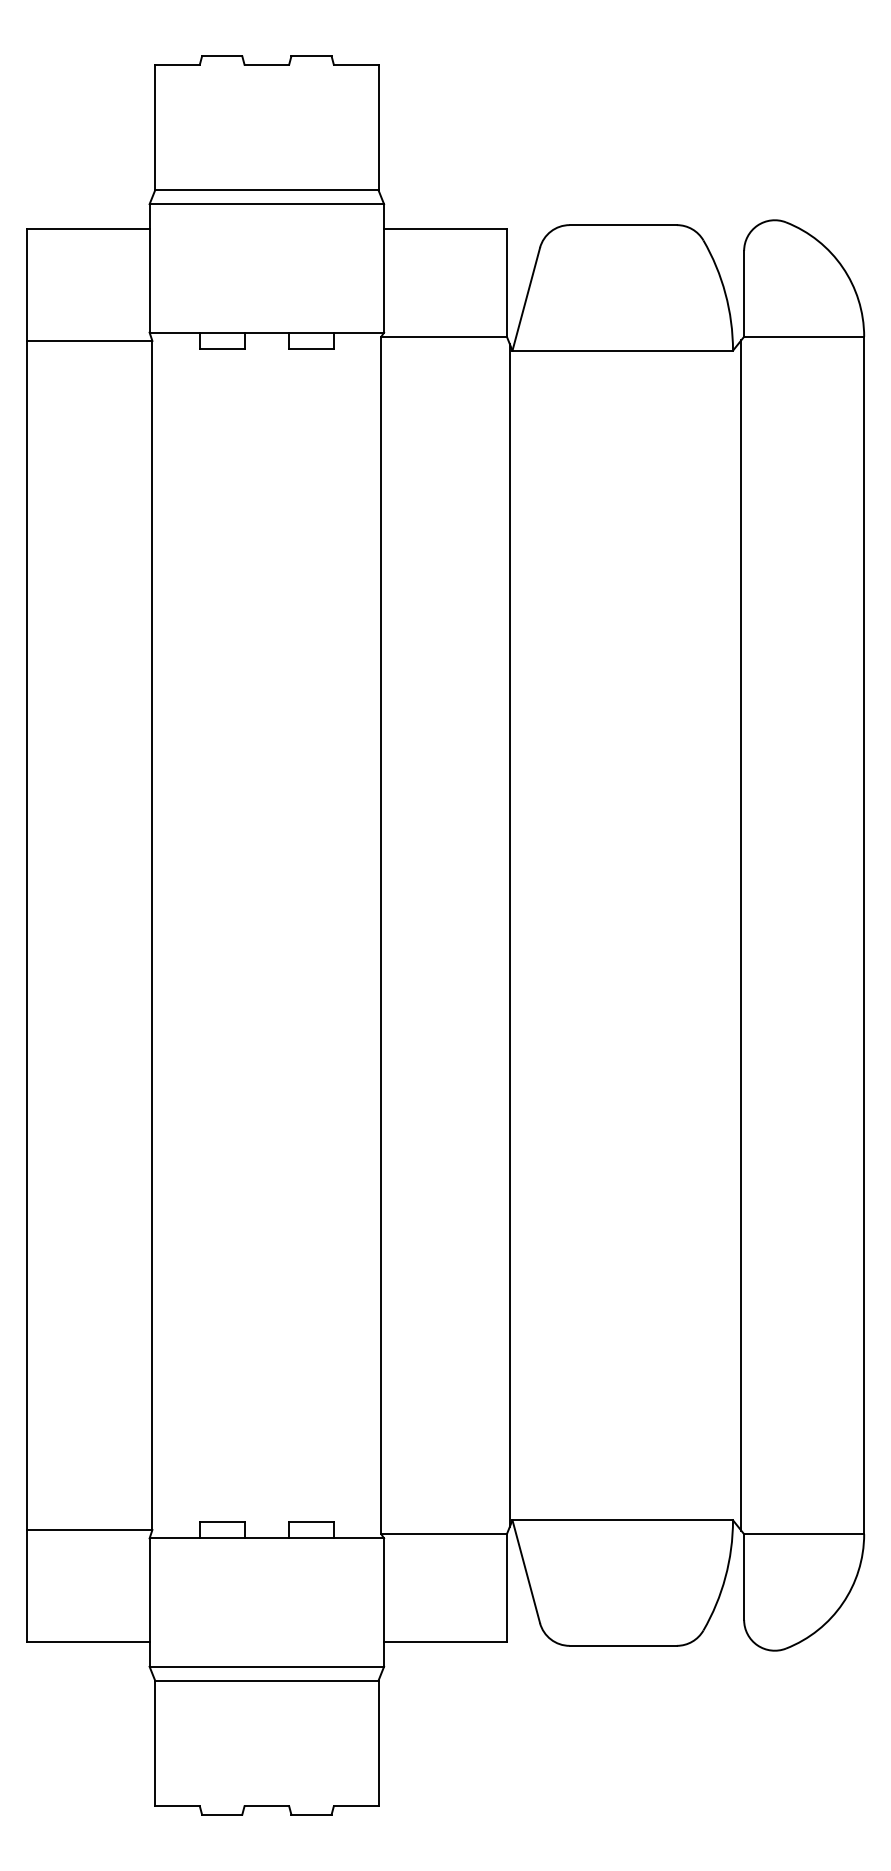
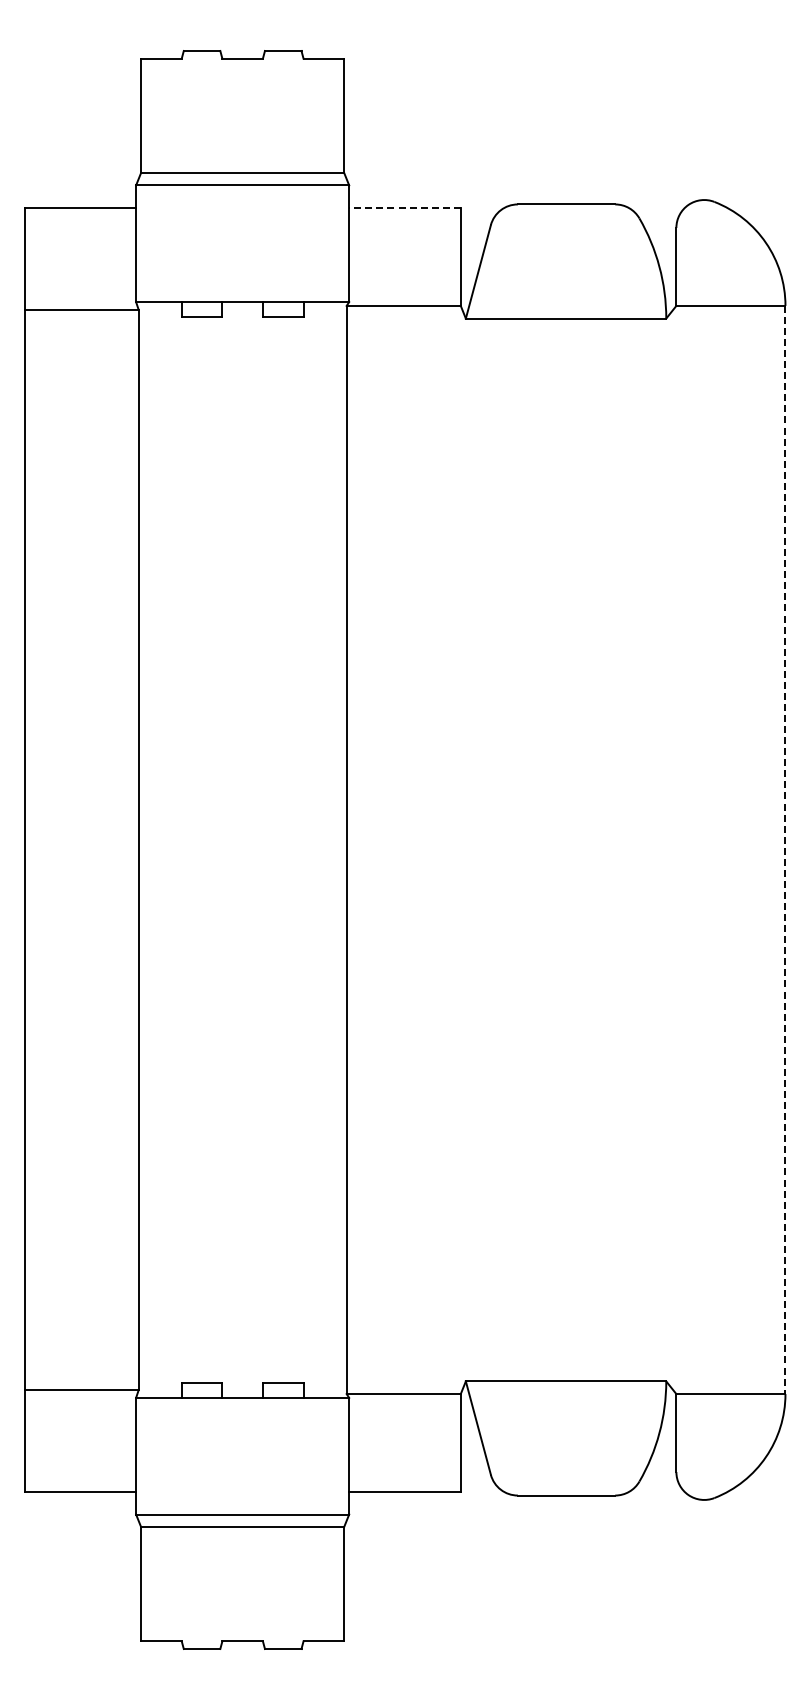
line: (446, 229) -> (405, 208), solid -> dashed
line: (509, 934) -> (463, 849), removed
line: (740, 934) -> (673, 849), removed
line: (864, 936) -> (785, 850), solid -> dashed

